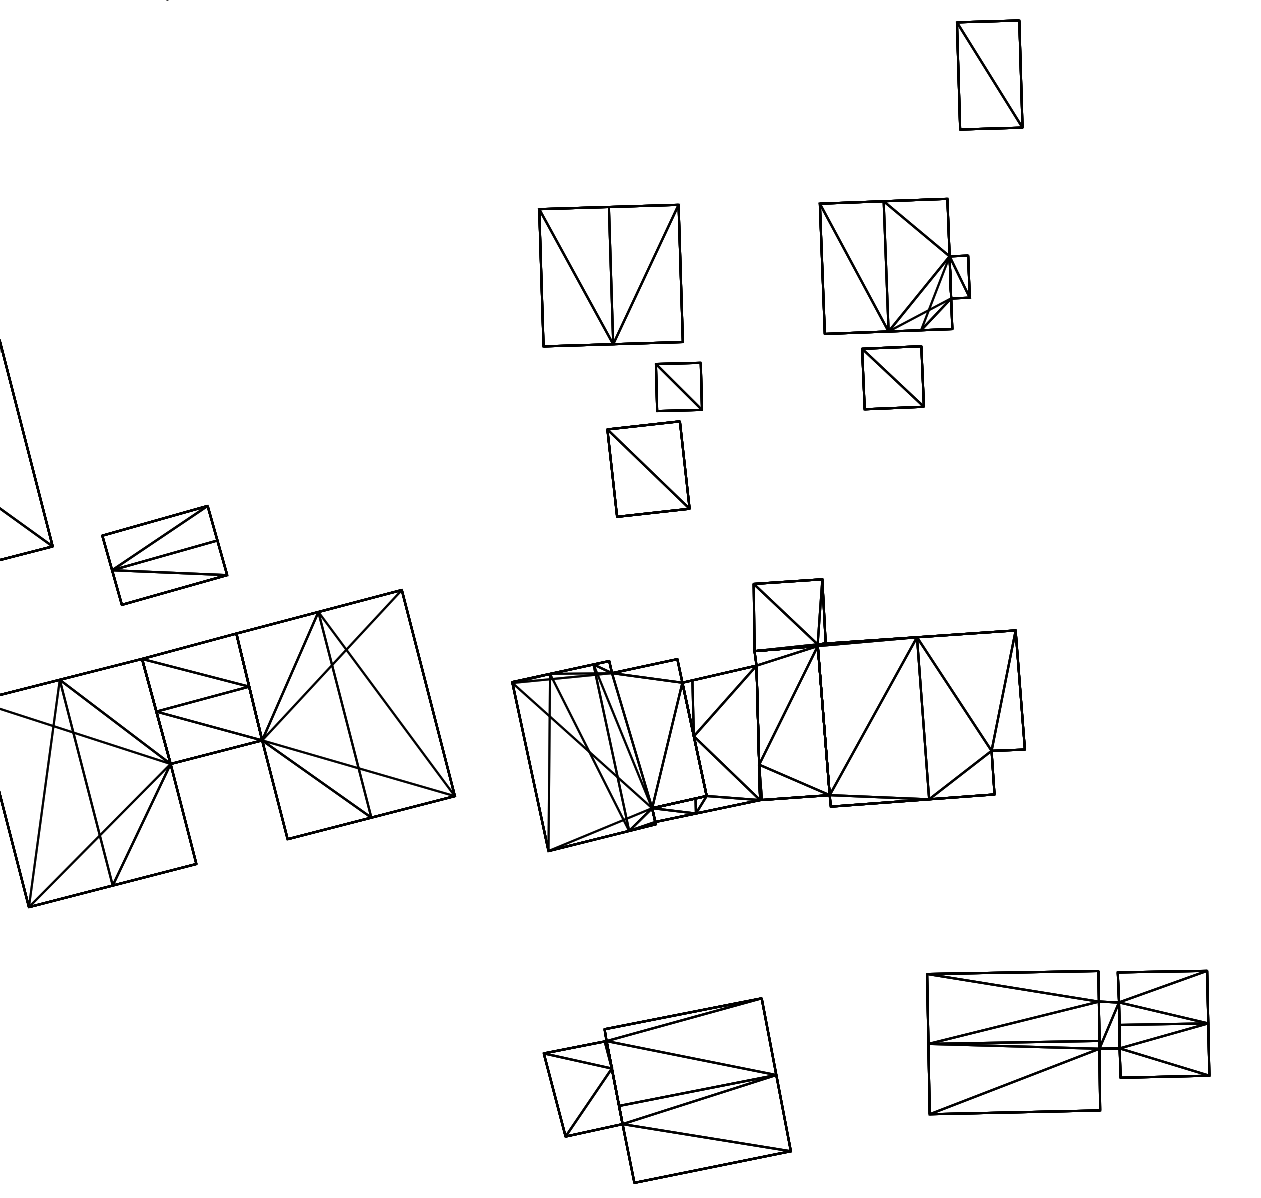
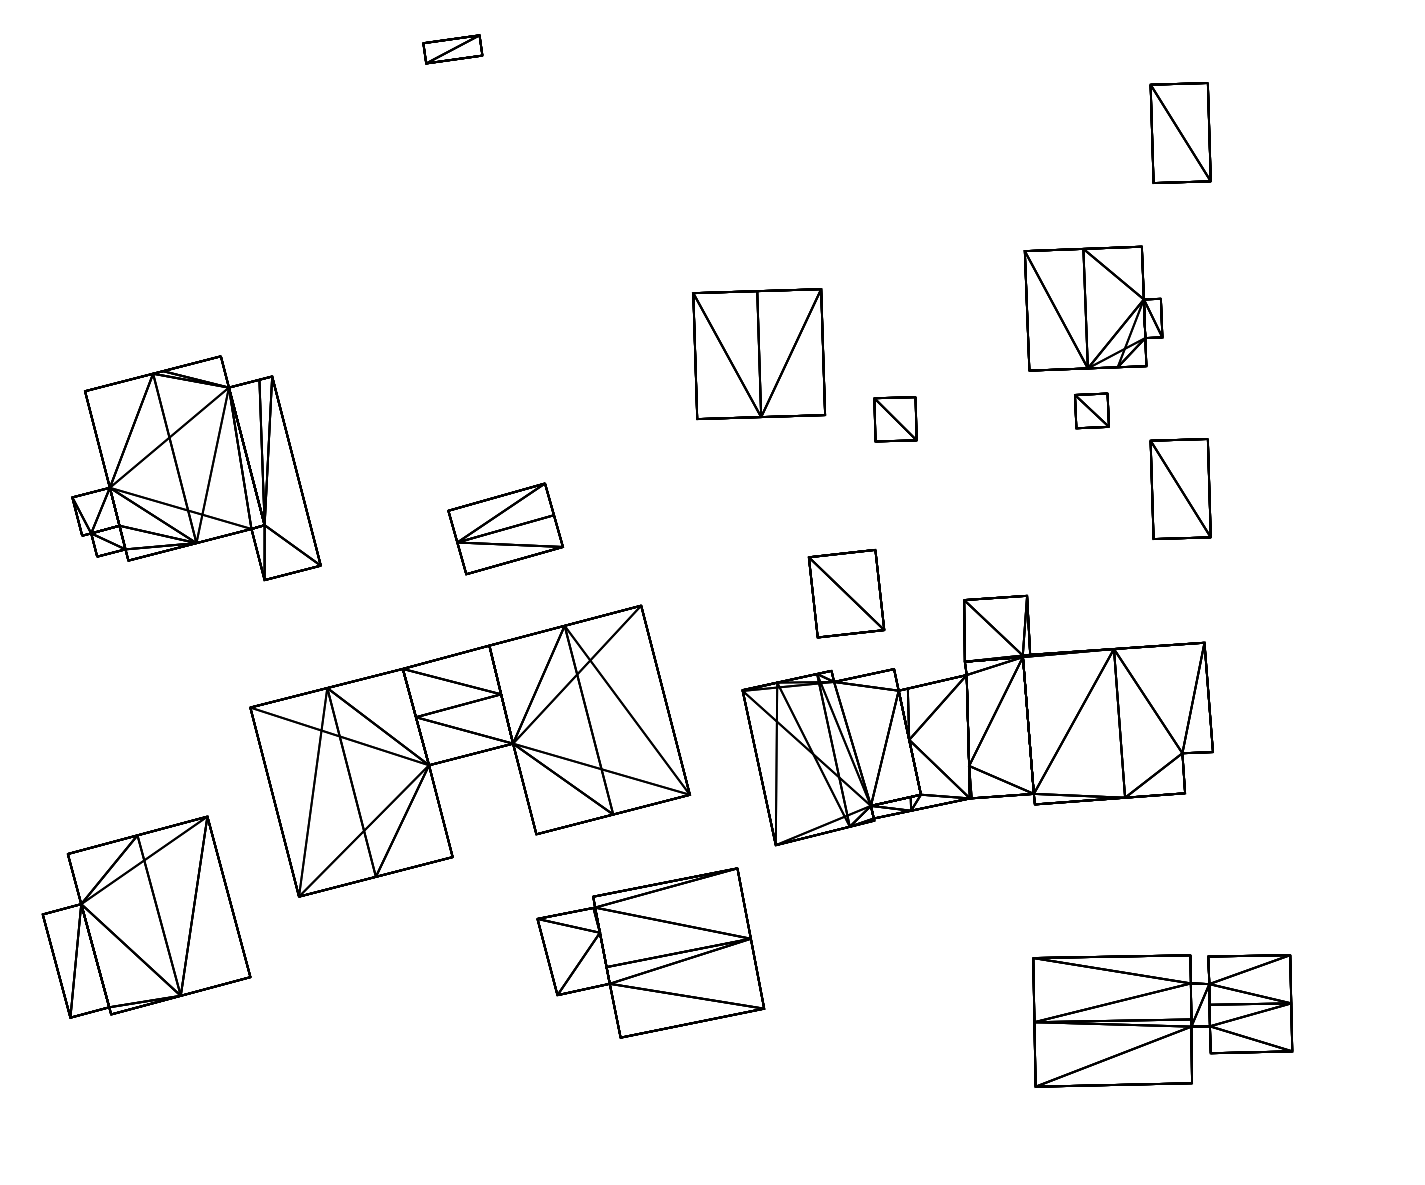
part: (611, 276) -> (759, 354), moved
part: (892, 377) -> (1091, 410), size x0.6
part: (989, 462) -> (1180, 488), added
part: (648, 468) -> (846, 593), moved
part: (164, 554) -> (505, 528), moved
part: (1067, 1042) -> (1162, 1020), moved
part: (666, 1090) -> (650, 952), moved

